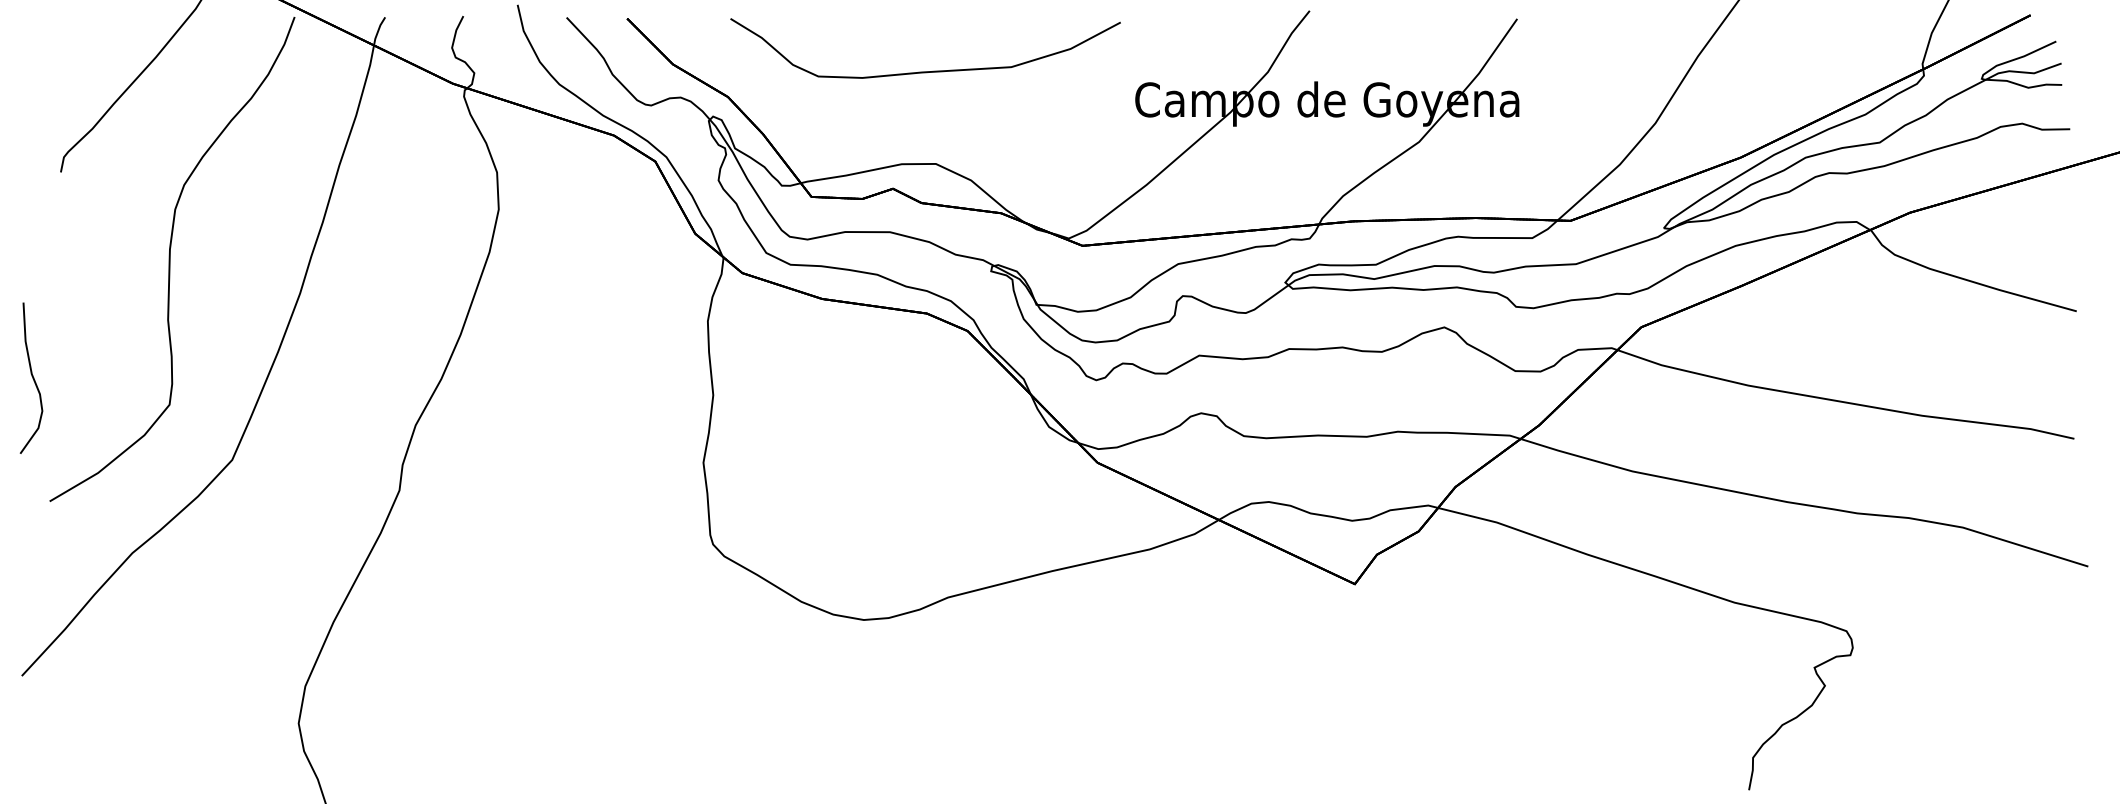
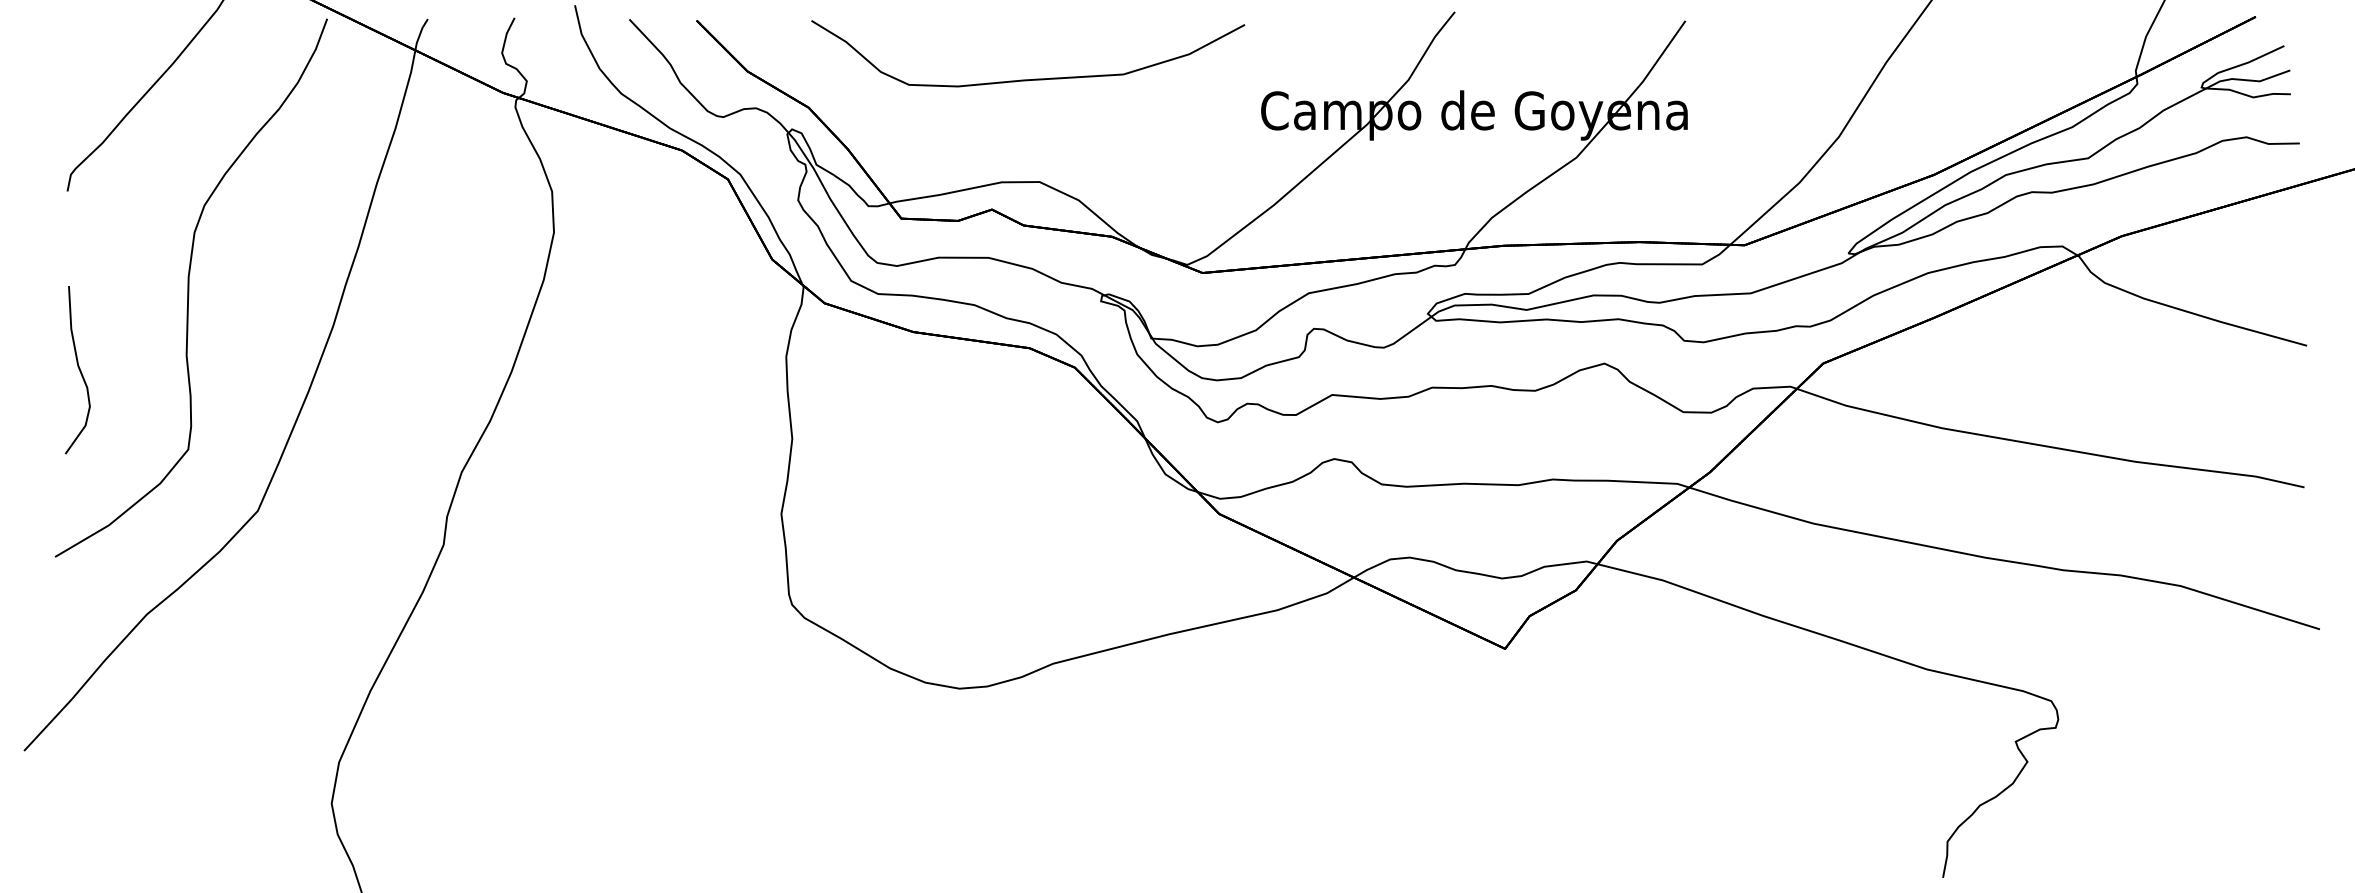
curve: (32, 377) -> (78, 369), moved

